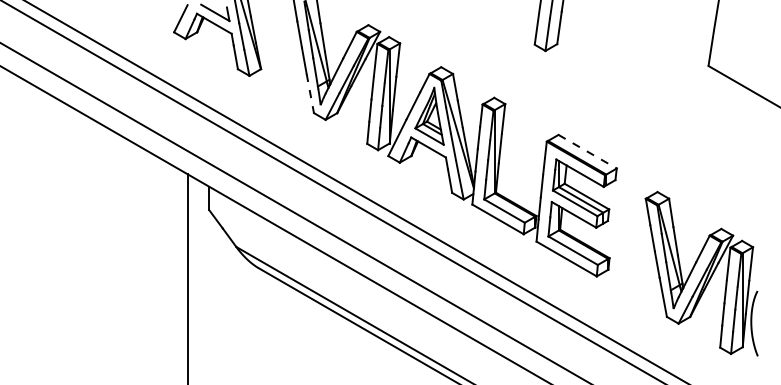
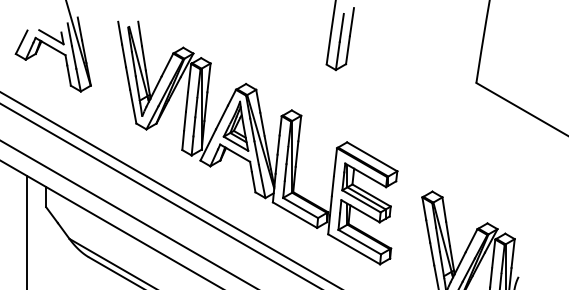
line: (310, 93) -> (133, 106), dashed -> solid
line: (587, 151) -> (372, 156), dashed -> solid

